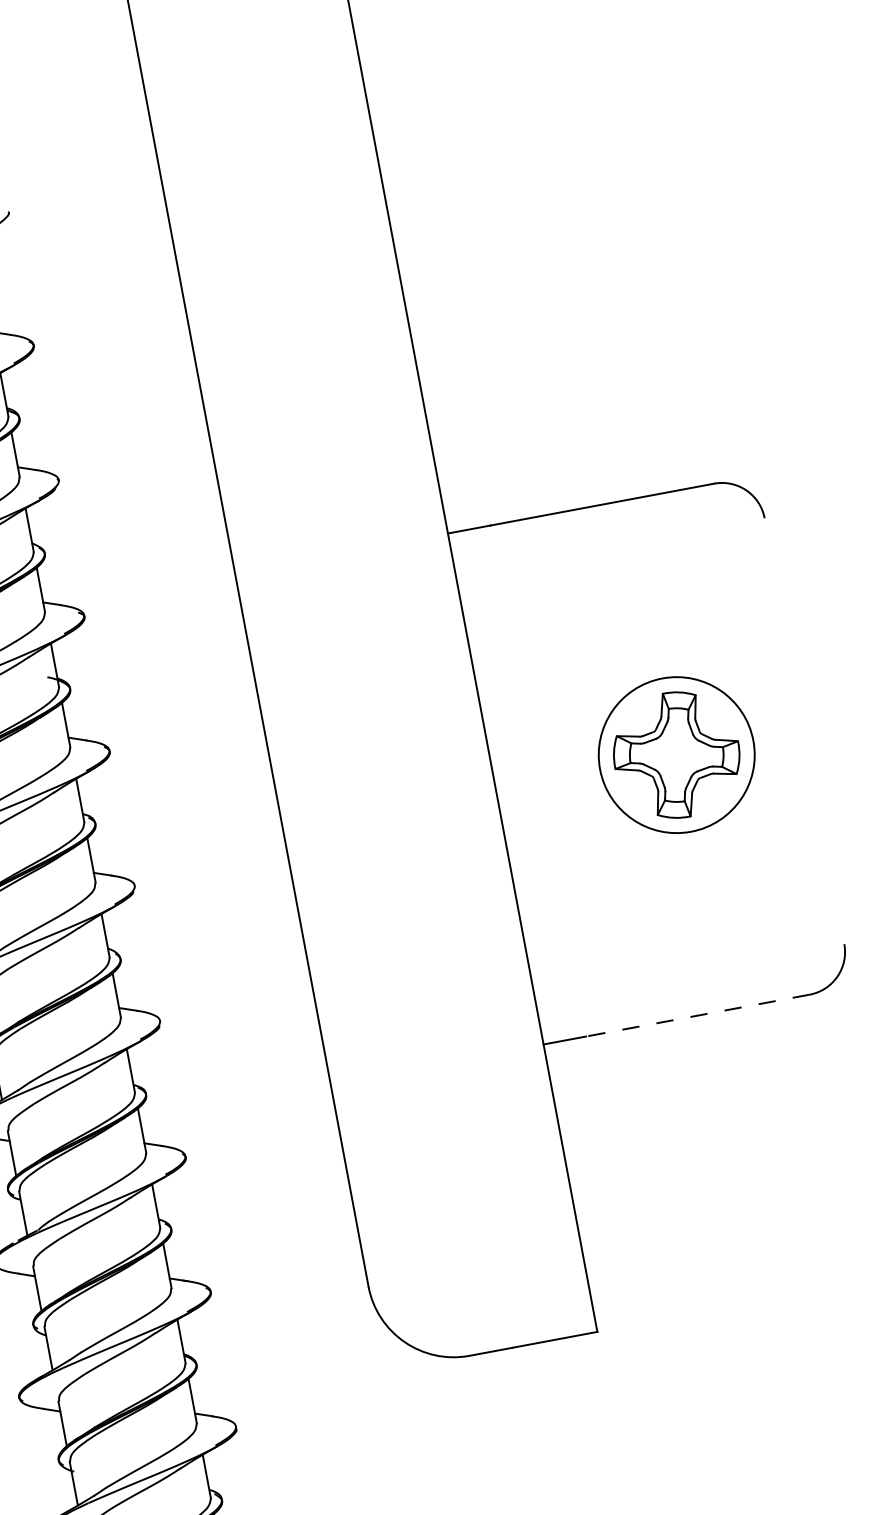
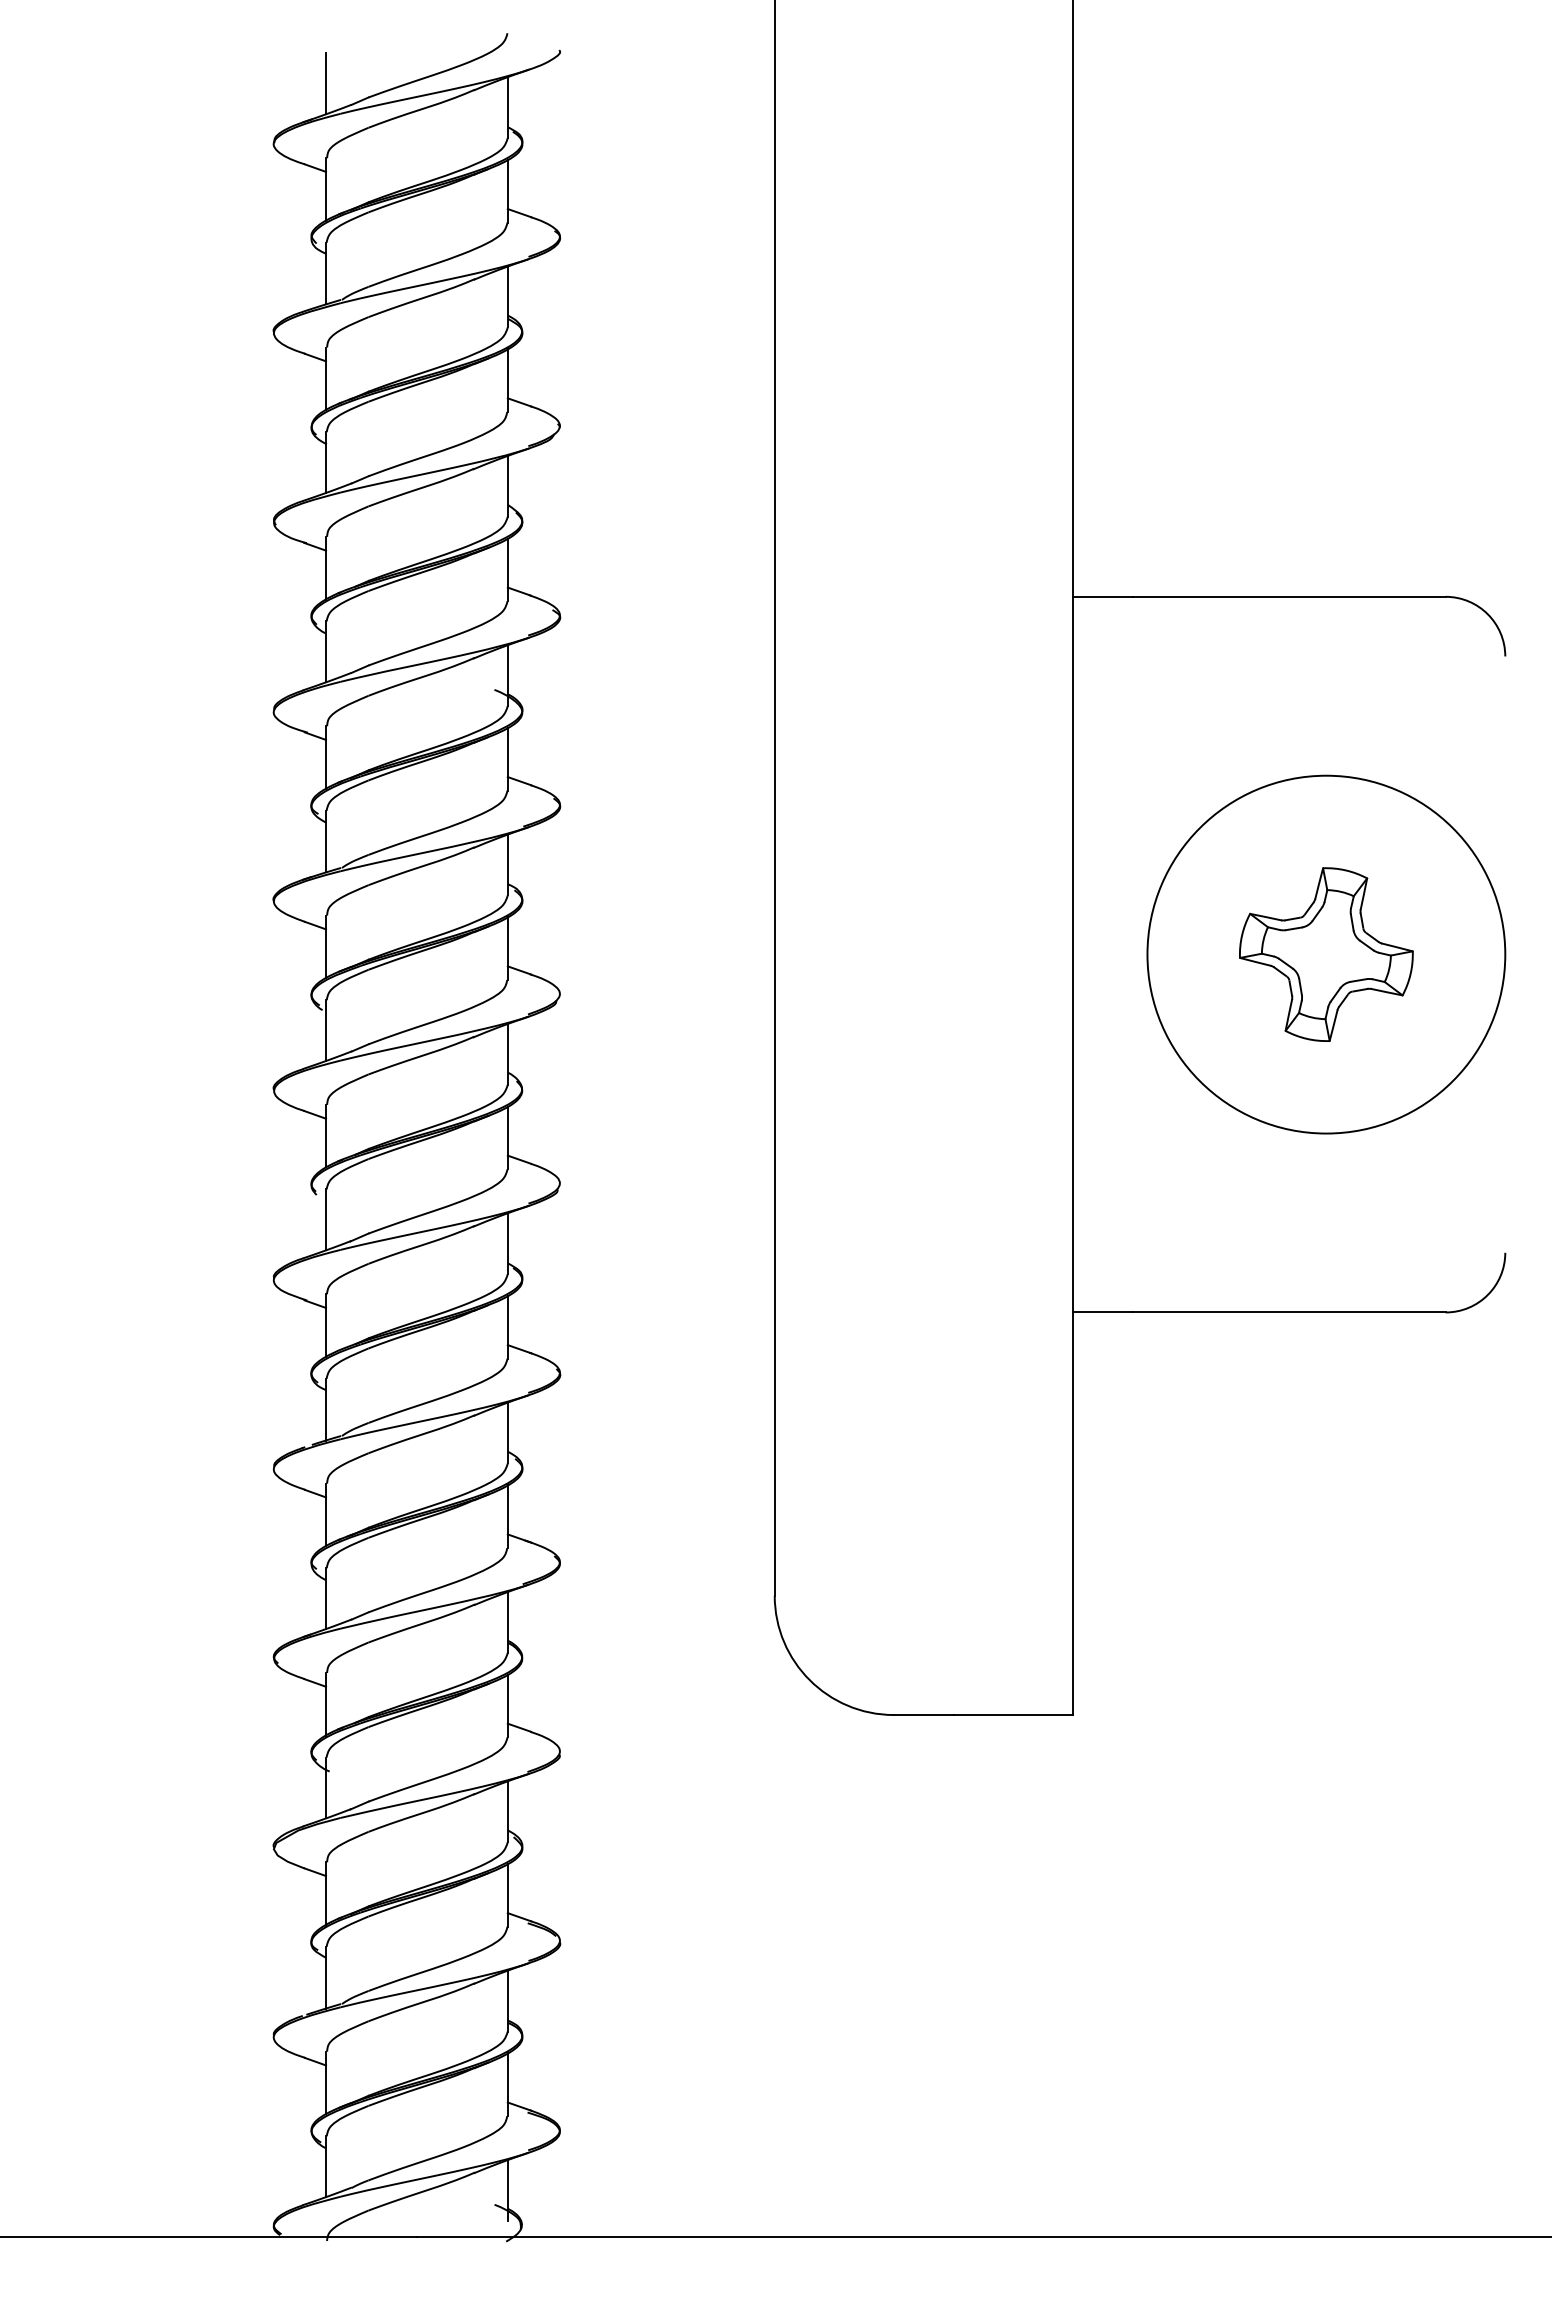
circle: (676, 755) -> (1326, 954), size x1.67
line: (698, 1015) -> (1289, 1312), dashed -> solid

